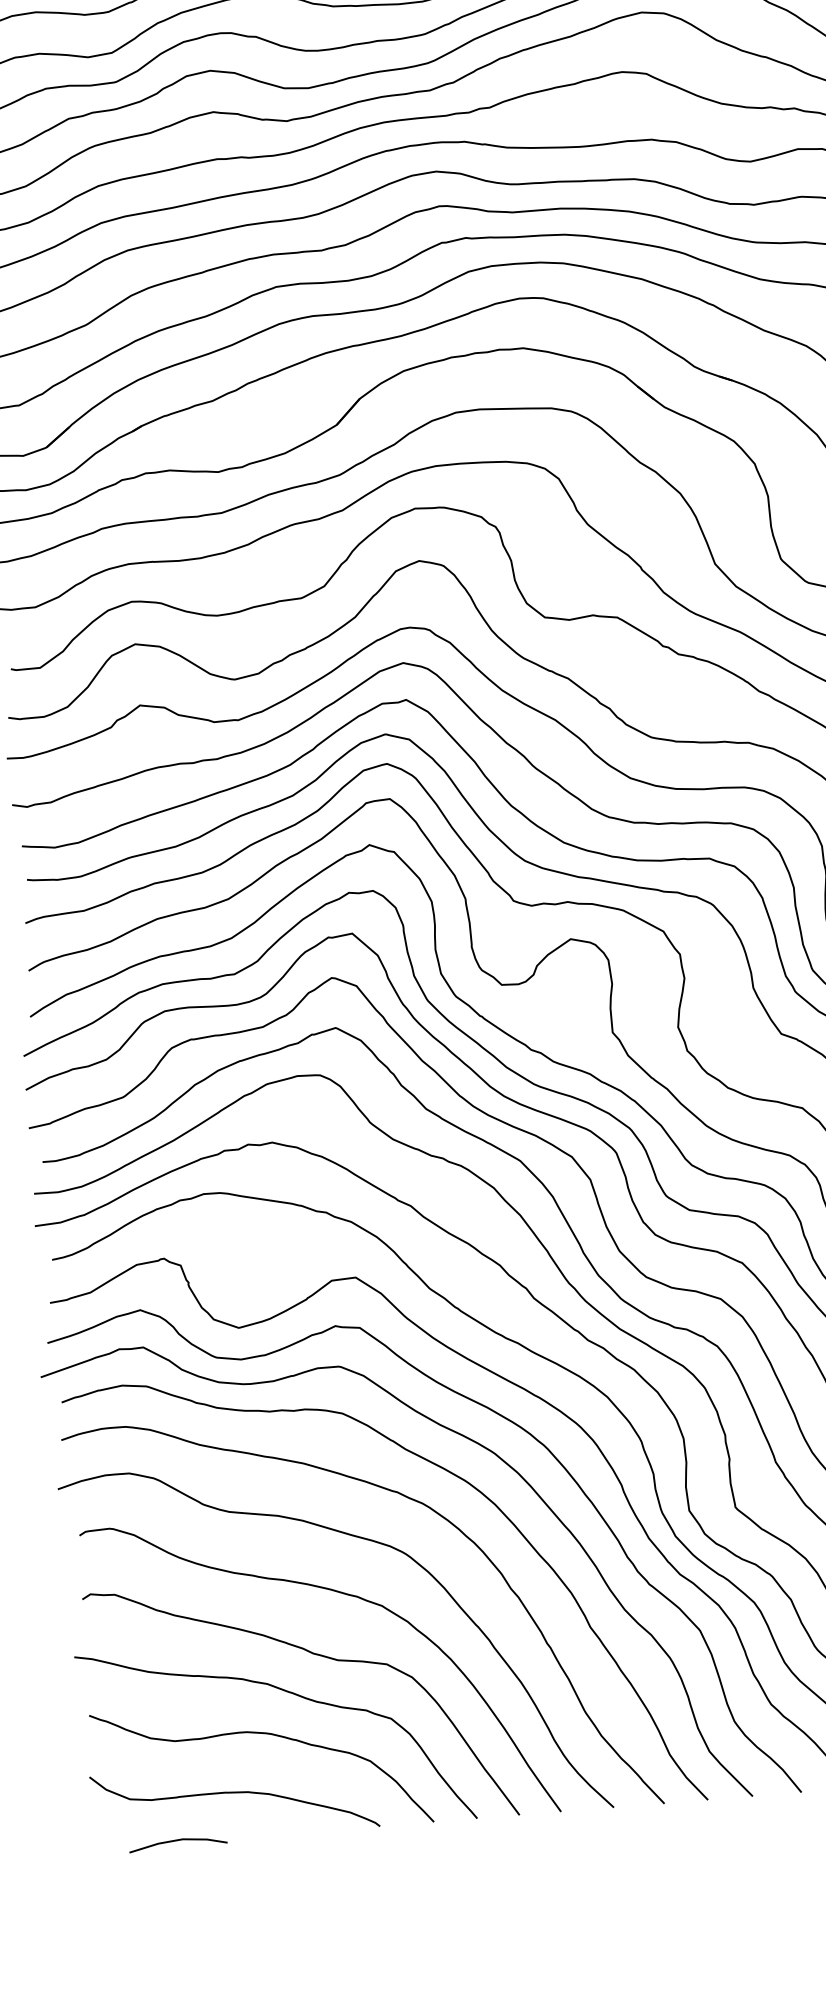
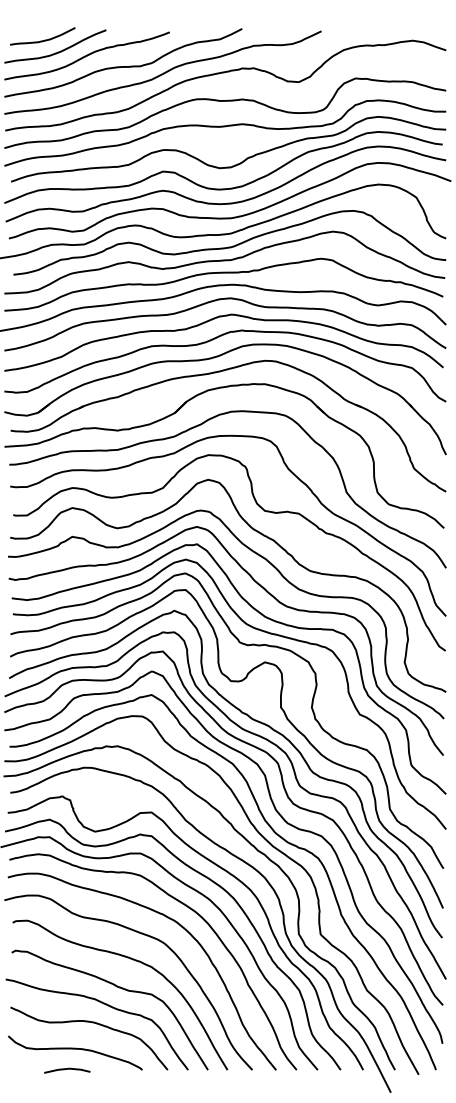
curve: (178, 1841) -> (67, 1069), moved

